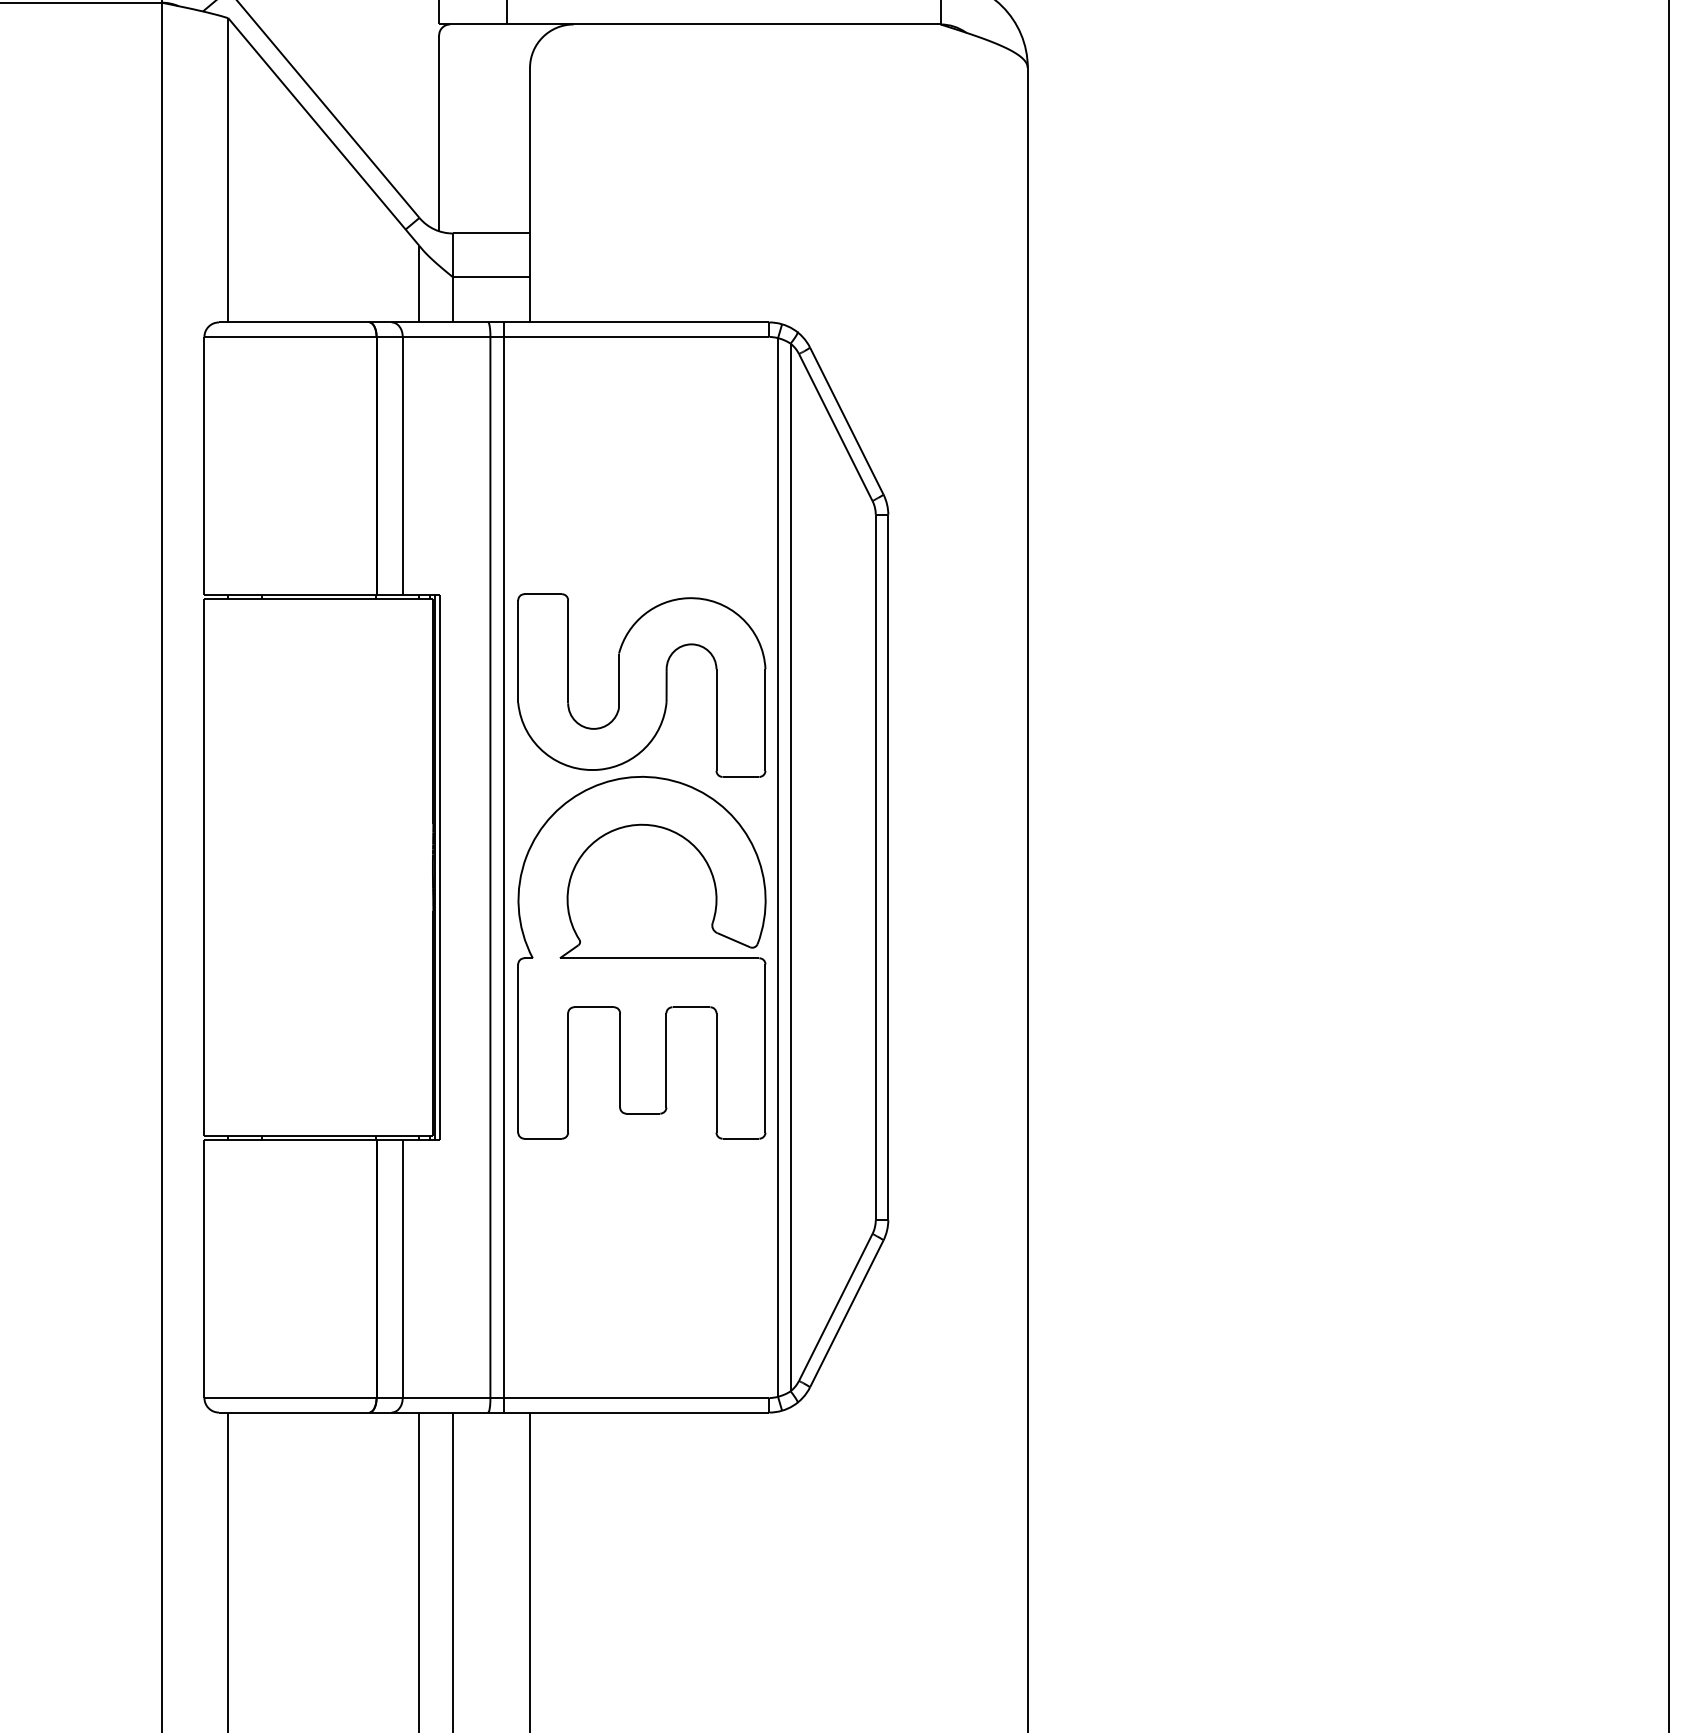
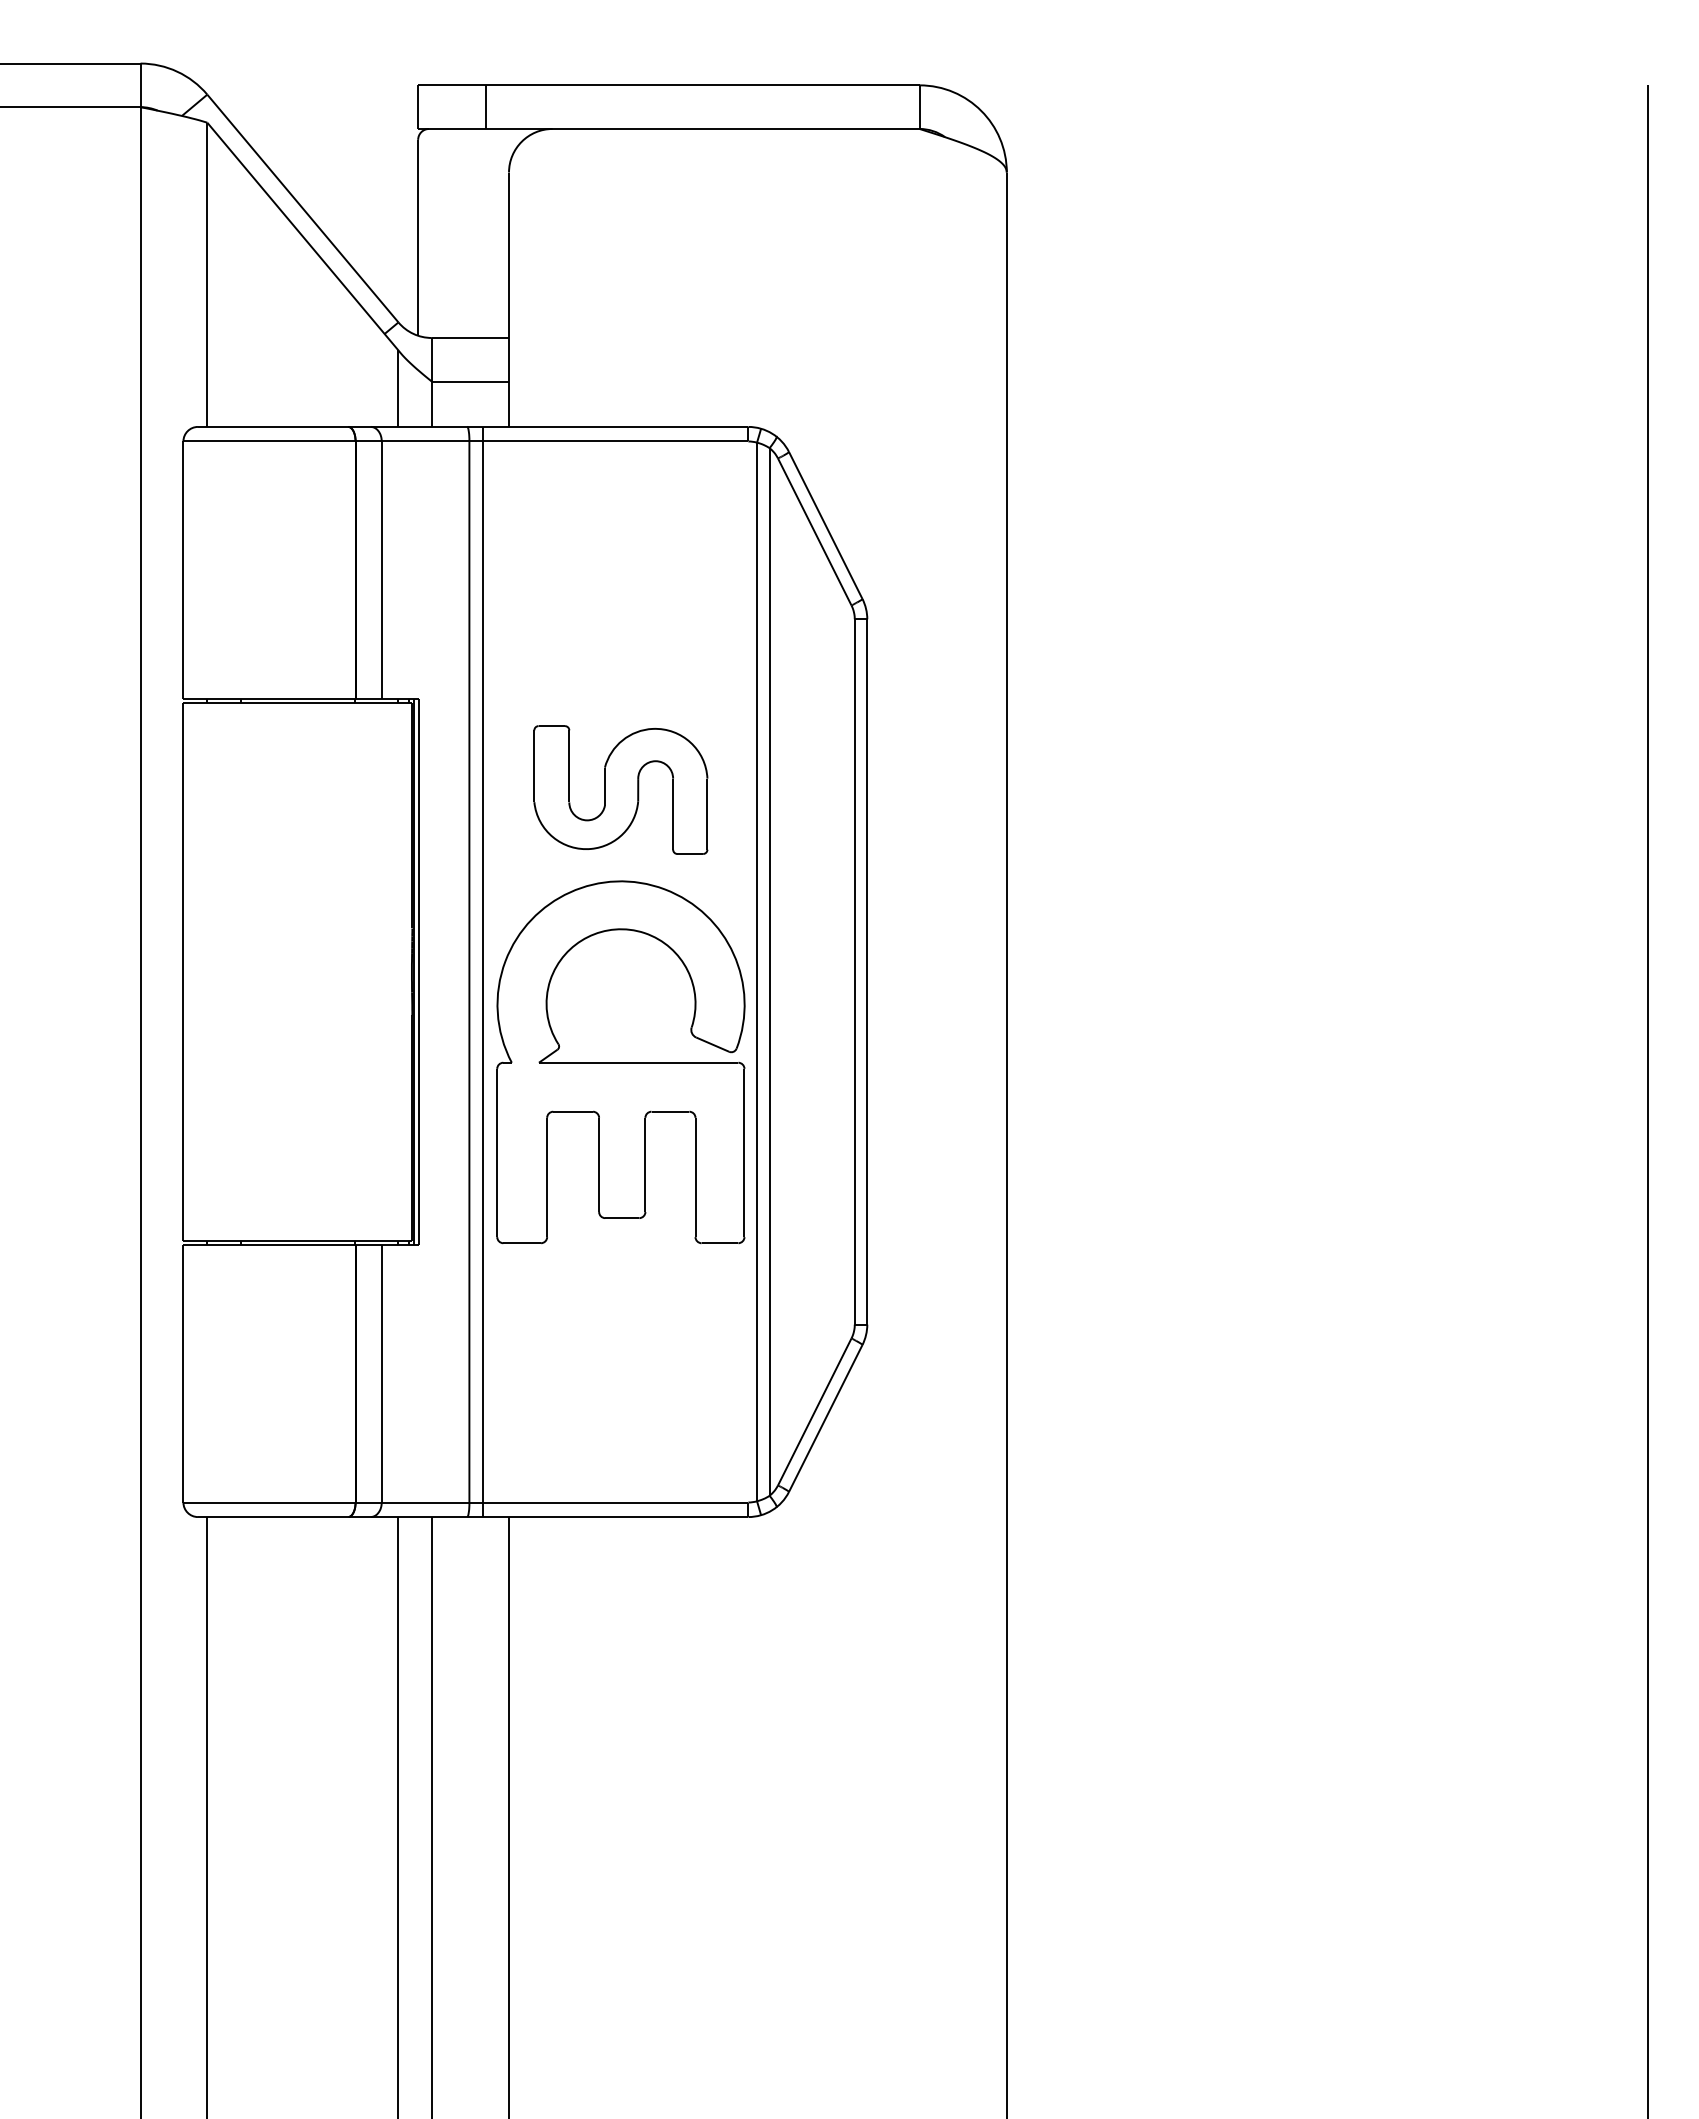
part: (641, 685) -> (620, 789), size x0.7

